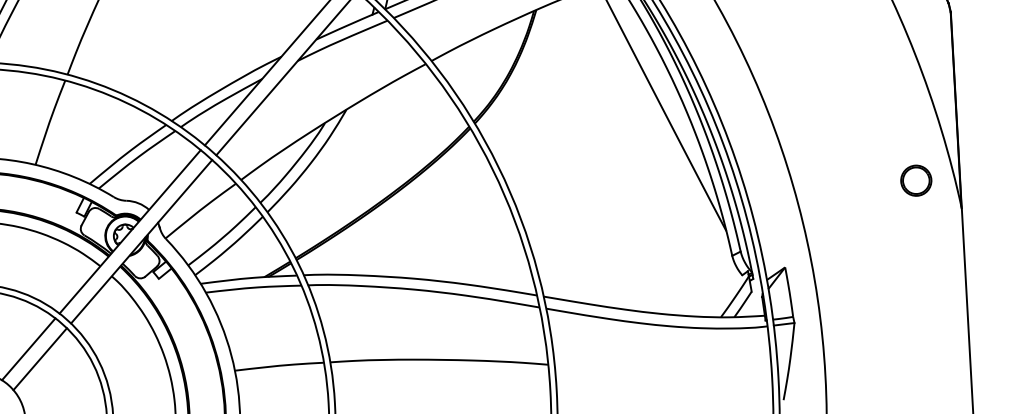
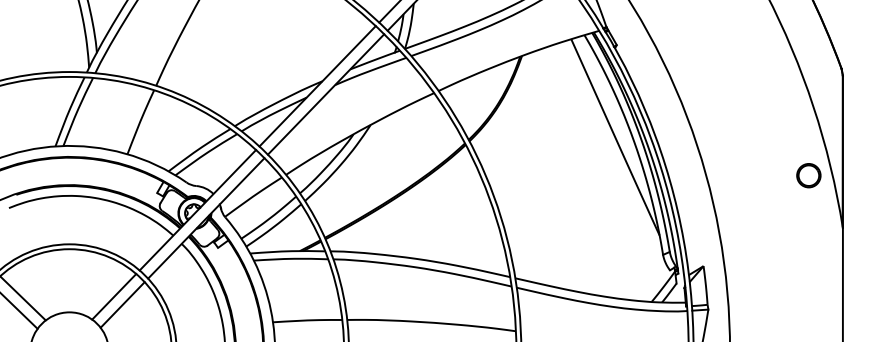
part: (915, 180) -> (808, 175), moved

